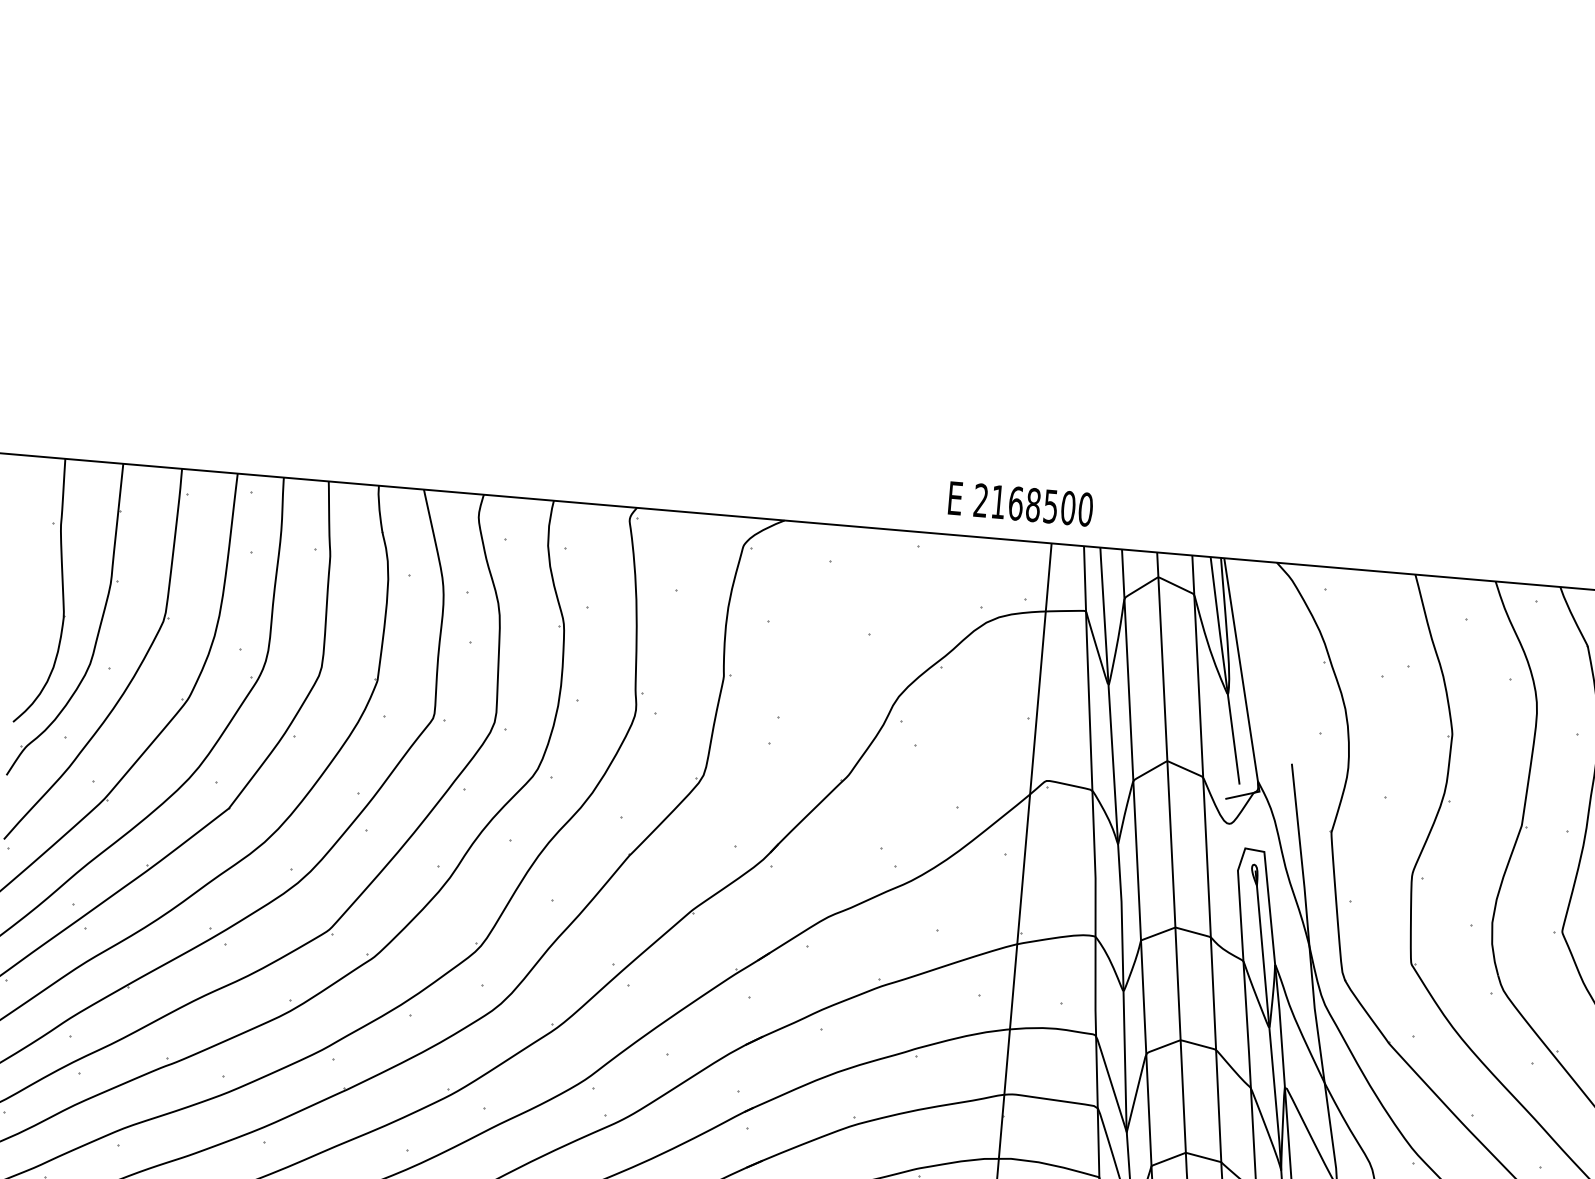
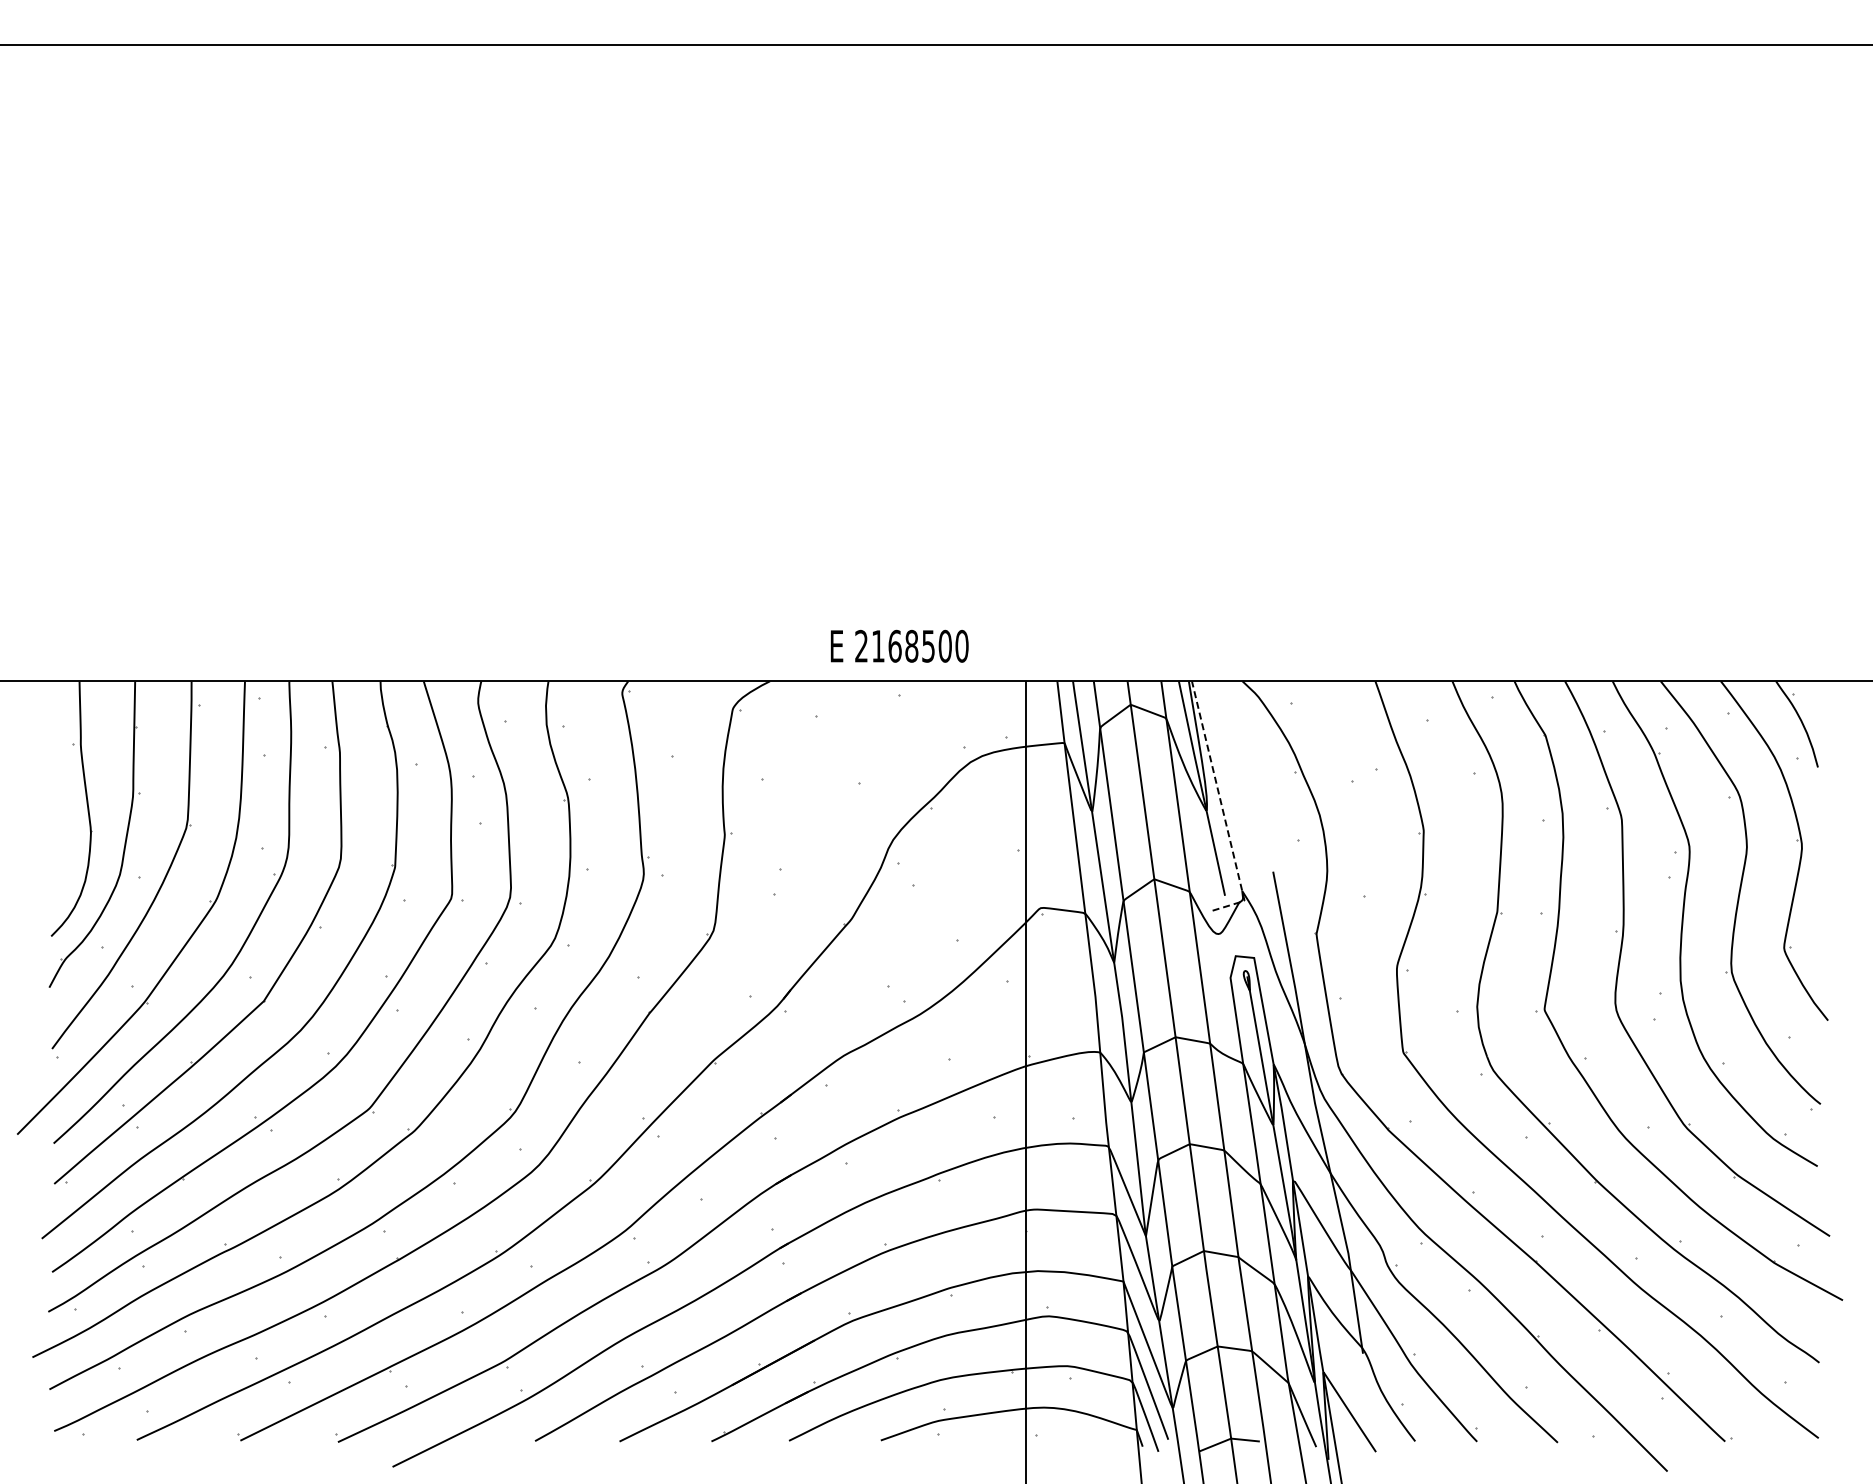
text: (1020, 503) -> (899, 645), moved
line: (1244, 692) -> (1222, 807), solid -> dashed

